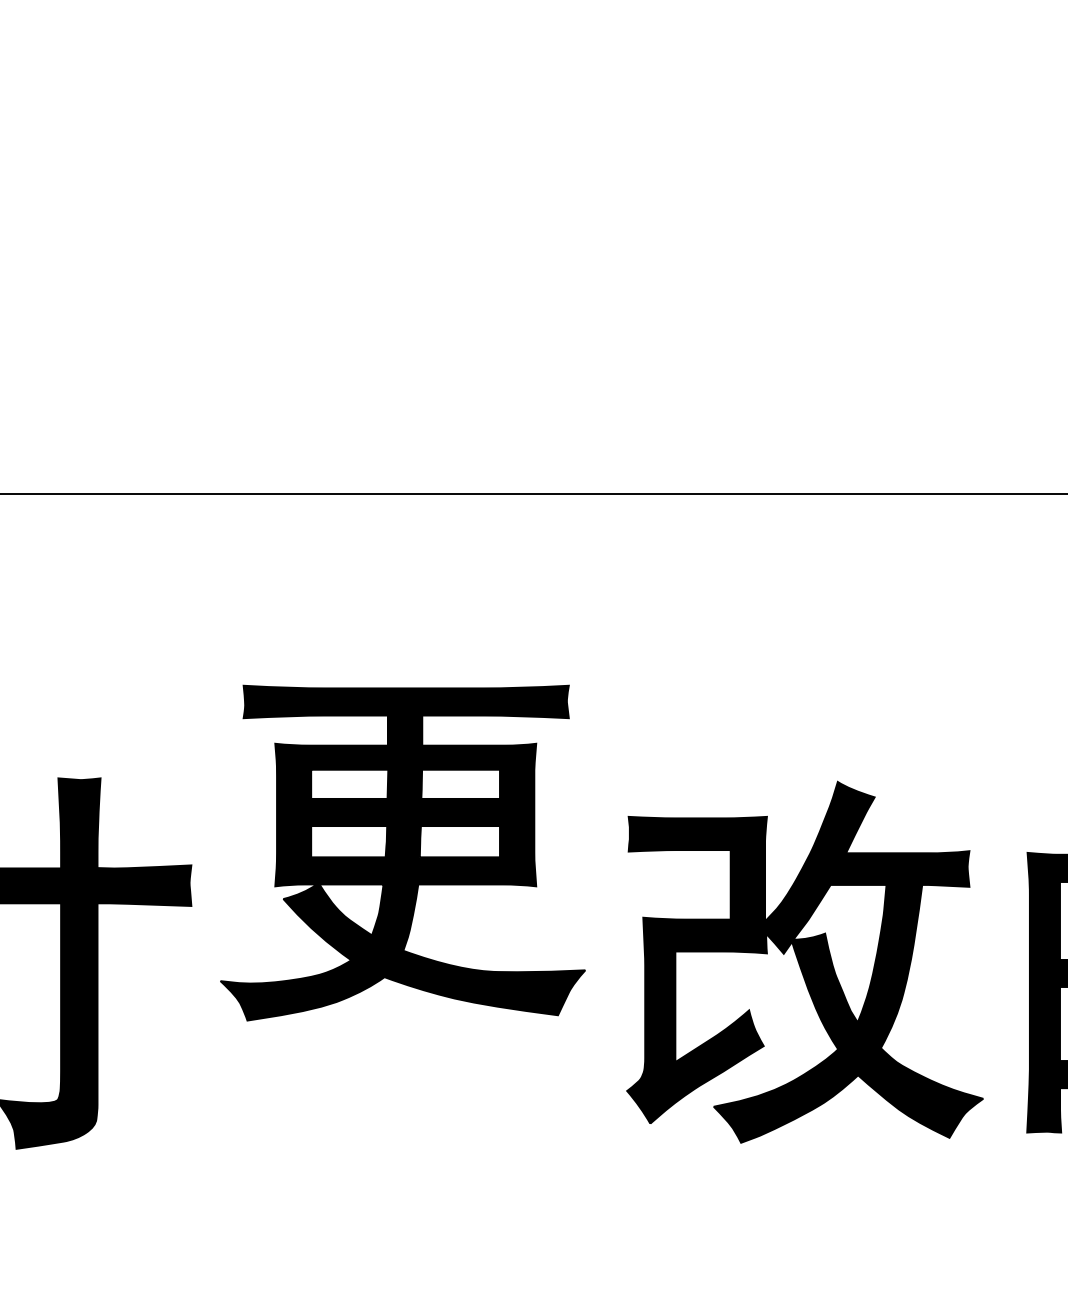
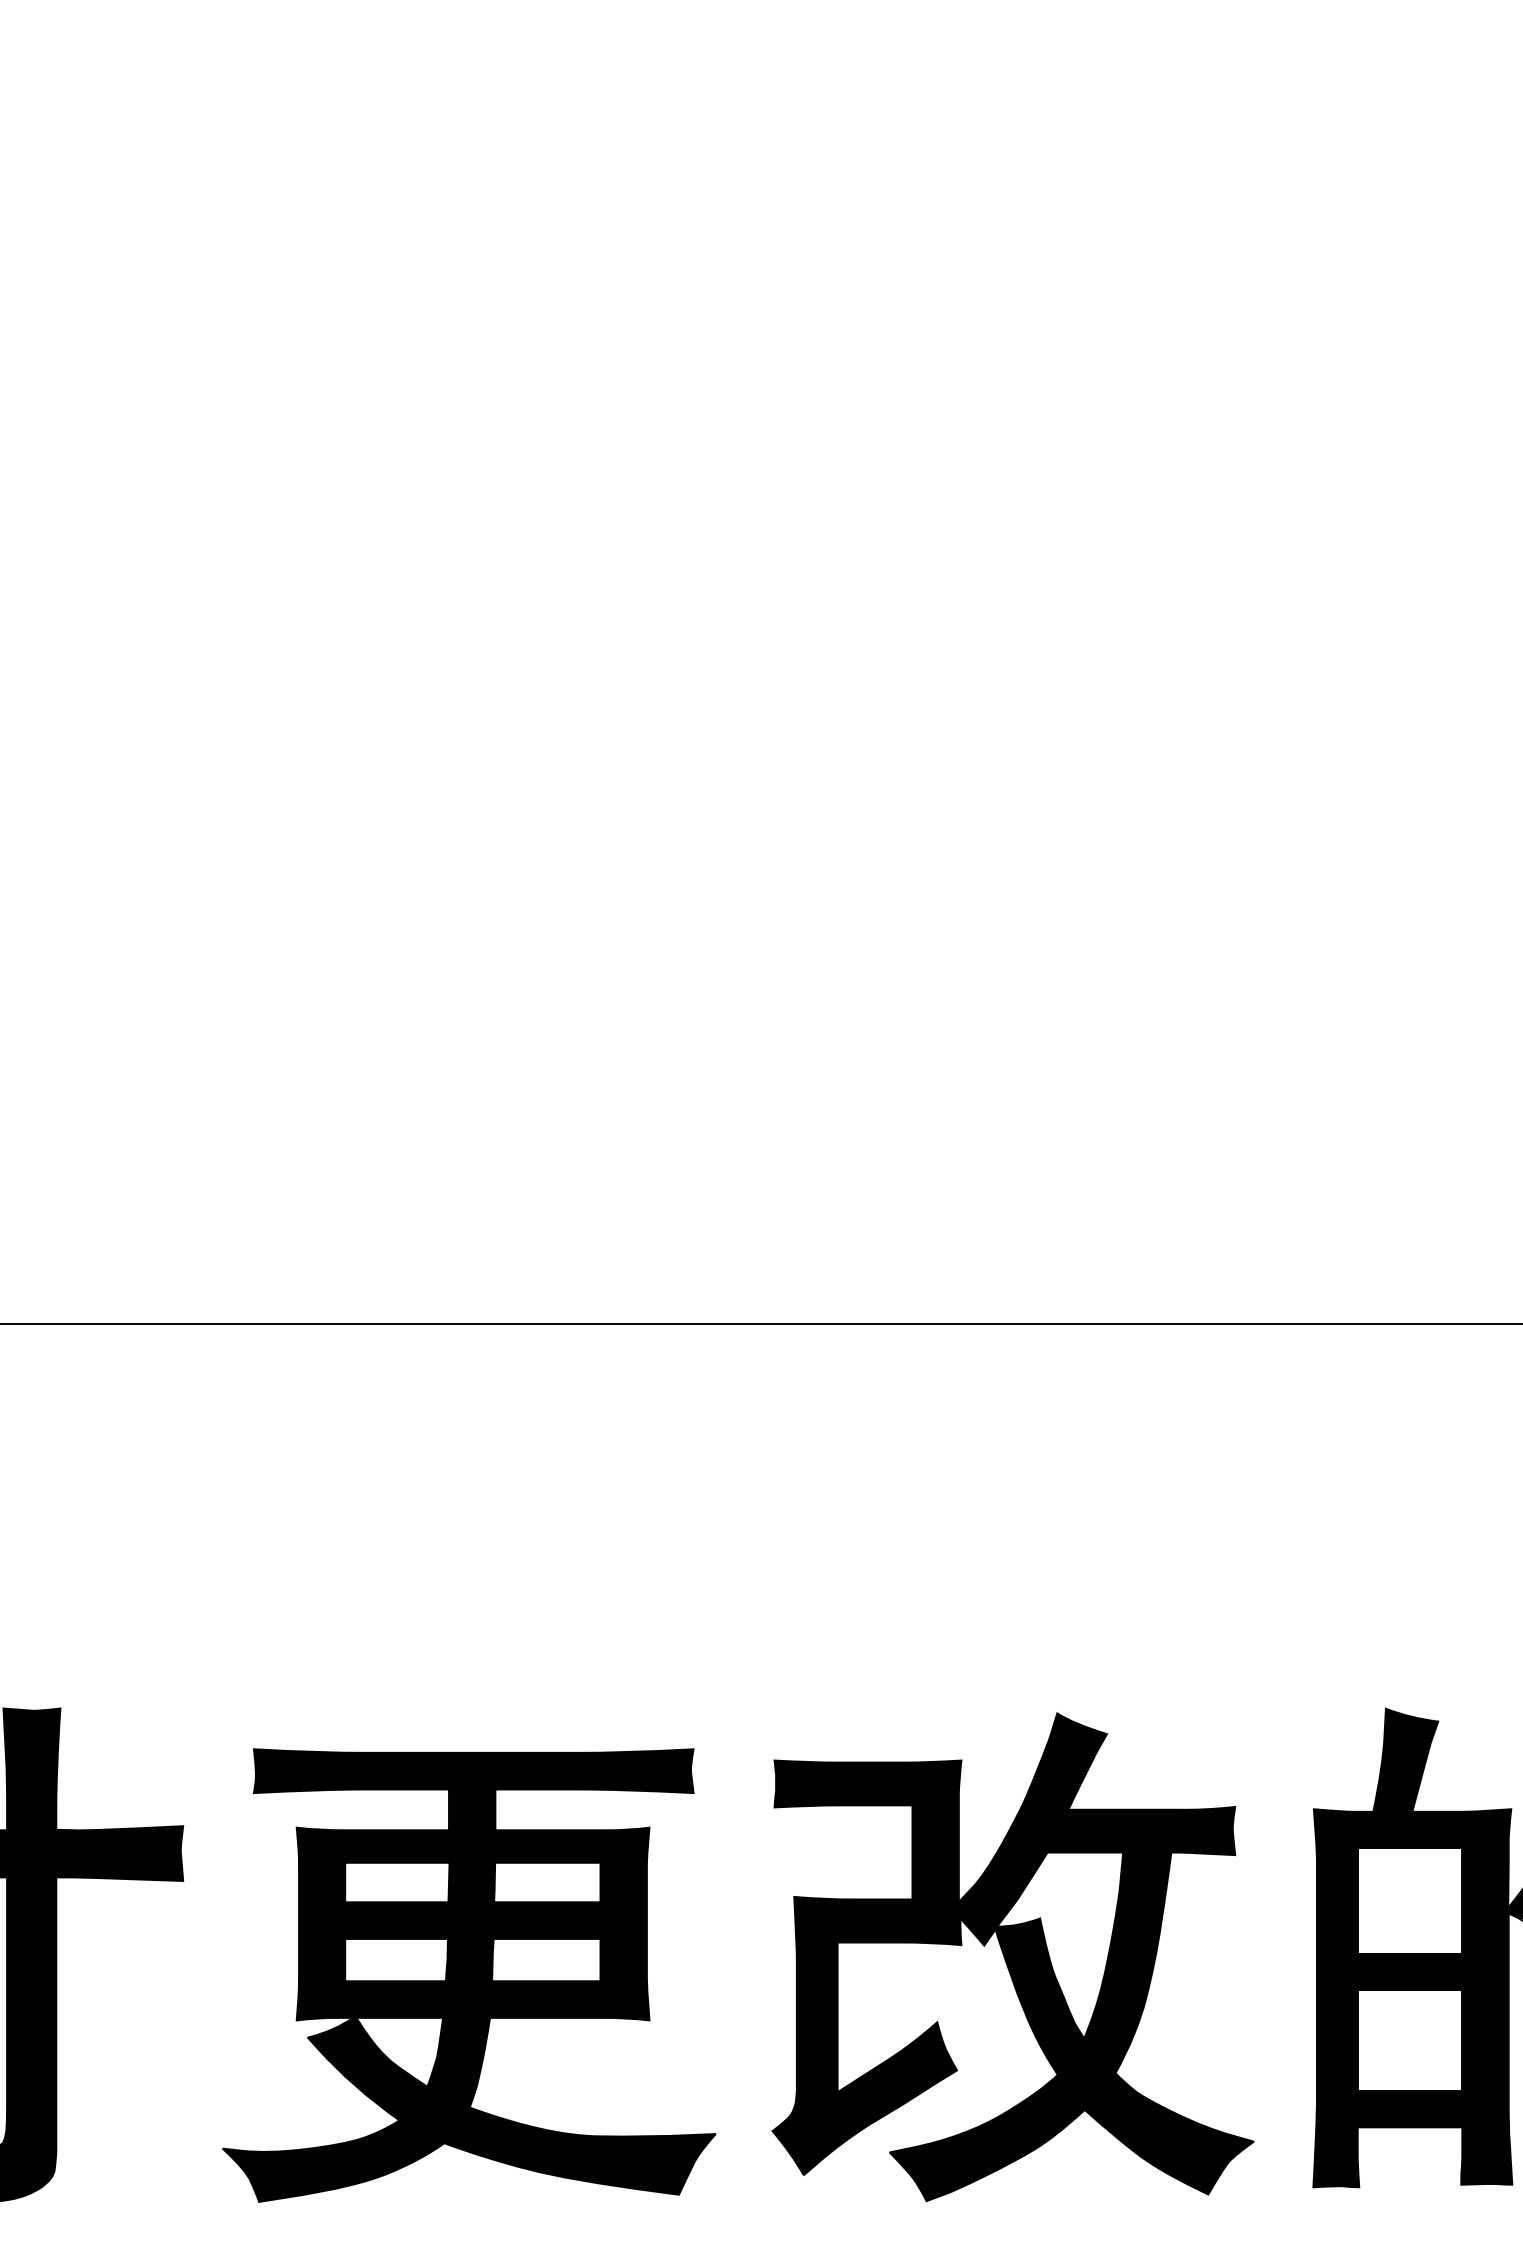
part: (403, 853) -> (469, 1975), moved

